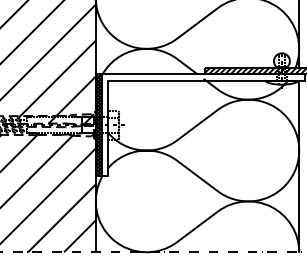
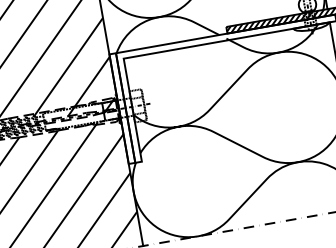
hatch: (98, 125) -> (122, 108), removed

